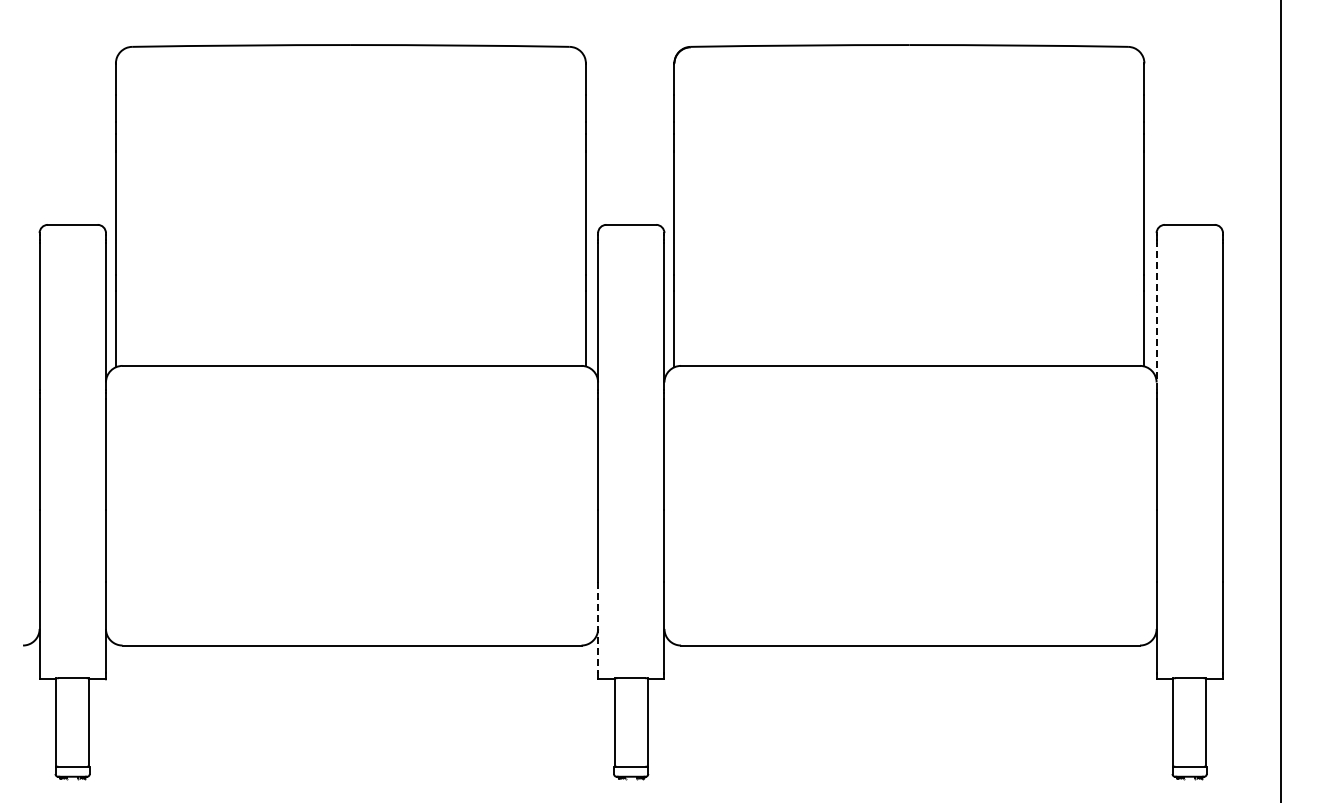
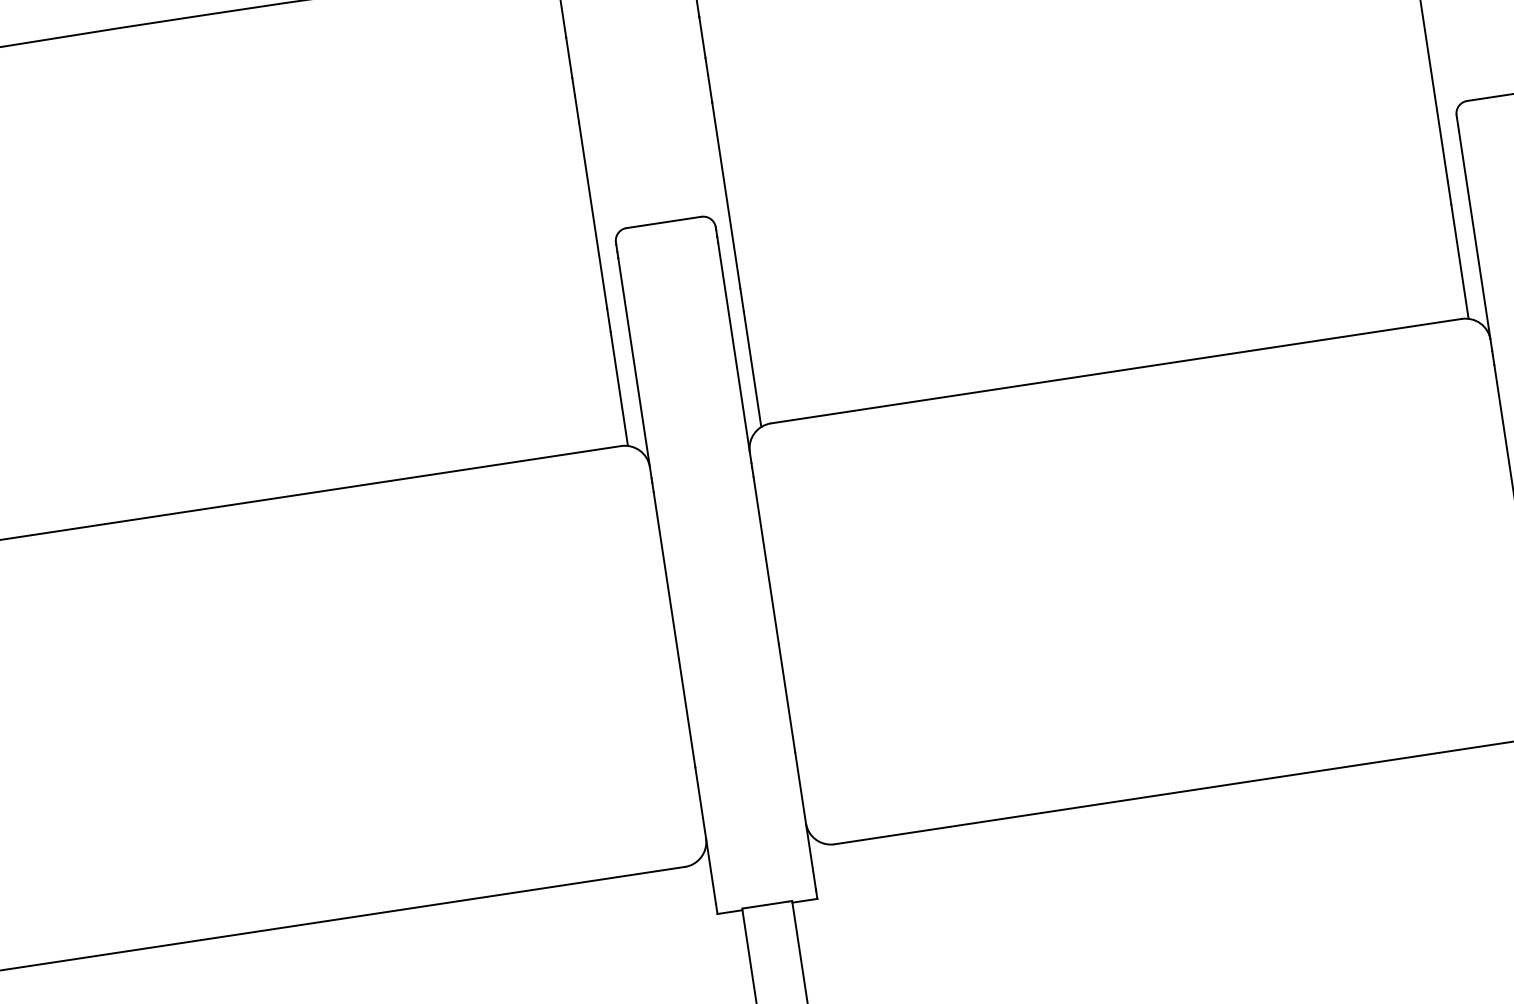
line: (1156, 316) -> (1475, 240), dashed -> solid
line: (598, 627) -> (706, 835), dashed -> solid

